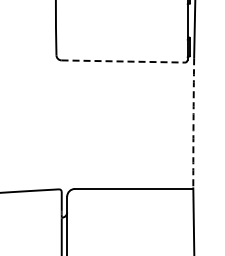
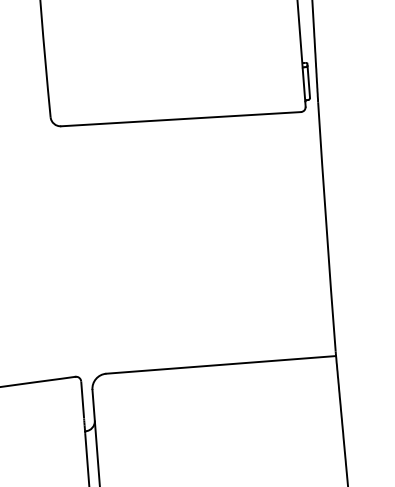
line: (123, 61) -> (181, 119), dashed -> solid
arc: (193, 122) -> (326, 227), dashed -> solid

